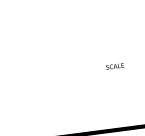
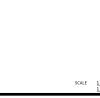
text: (114, 66) -> (80, 82), moved

